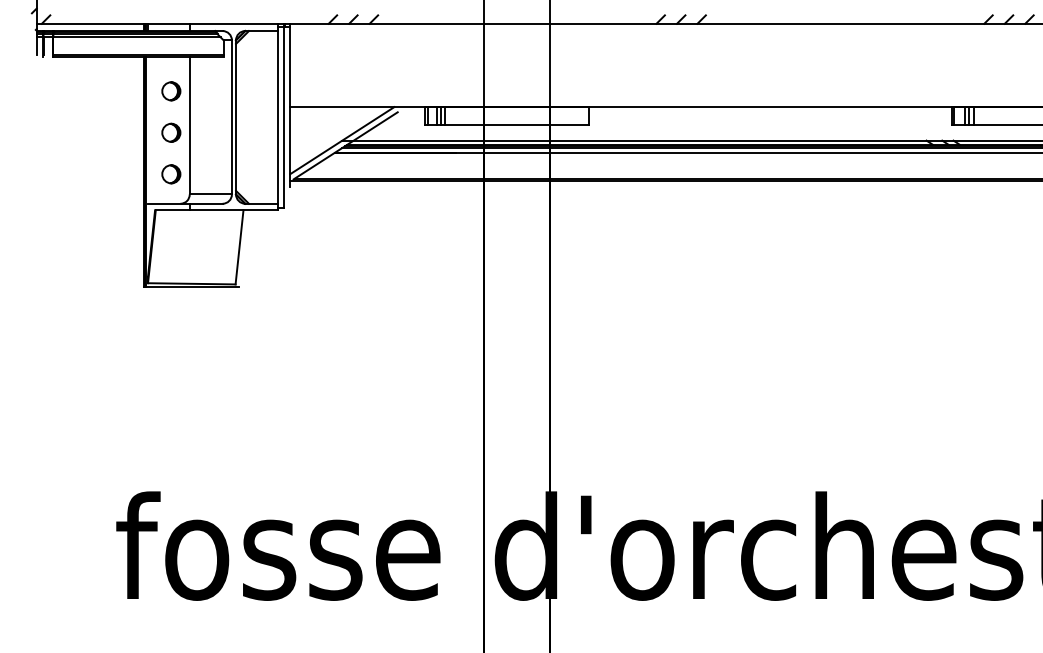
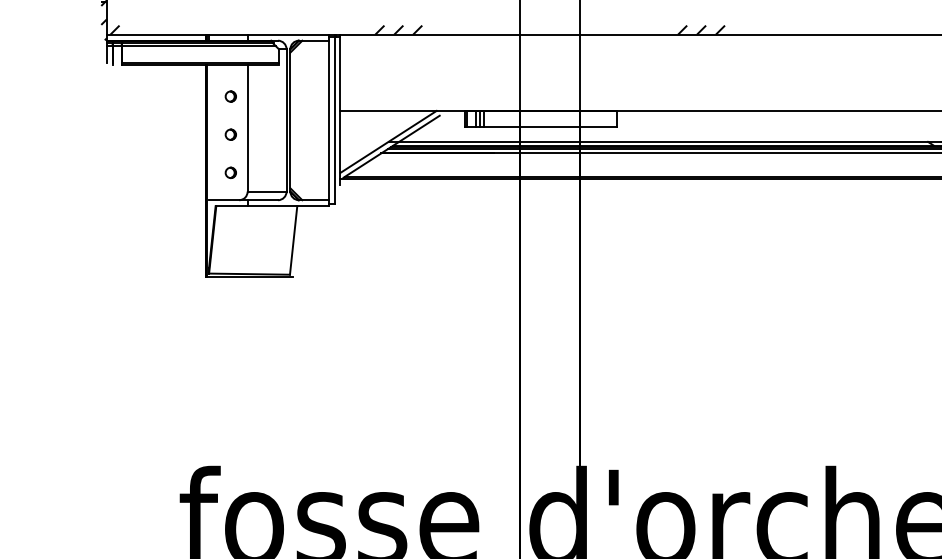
part: (171, 91) -> (230, 96), size x0.62
part: (171, 132) -> (230, 134), size x0.62
part: (171, 173) -> (230, 172), size x0.62

